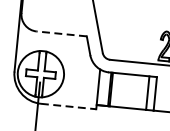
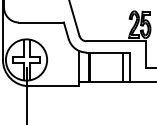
line: (60, 33) -> (40, 22), dashed -> solid
line: (68, 106) -> (53, 86), dashed -> solid

